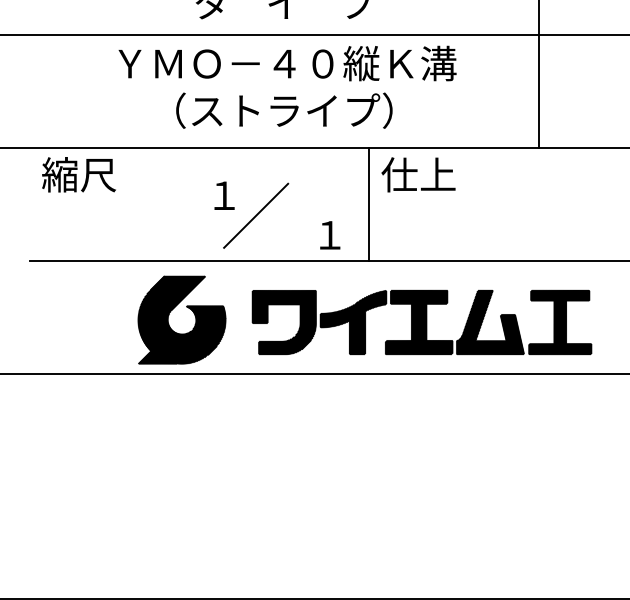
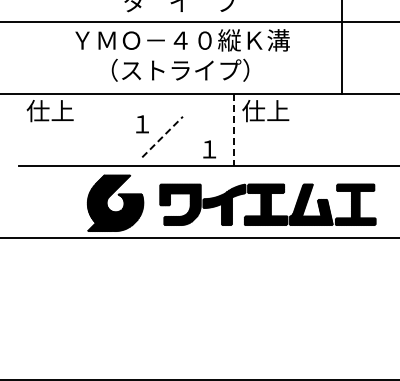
text: (77, 174) -> (49, 110), 縮尺 -> 仕上
line: (369, 203) -> (234, 129), solid -> dashed
line: (255, 216) -> (162, 137), solid -> dashed

